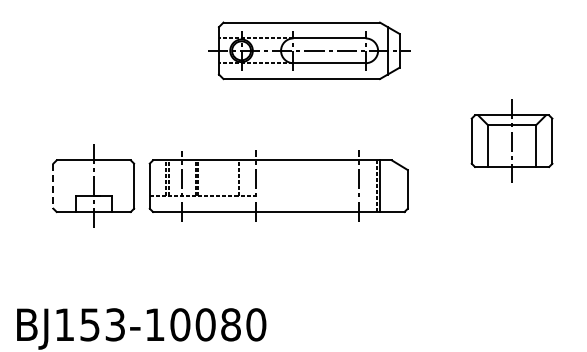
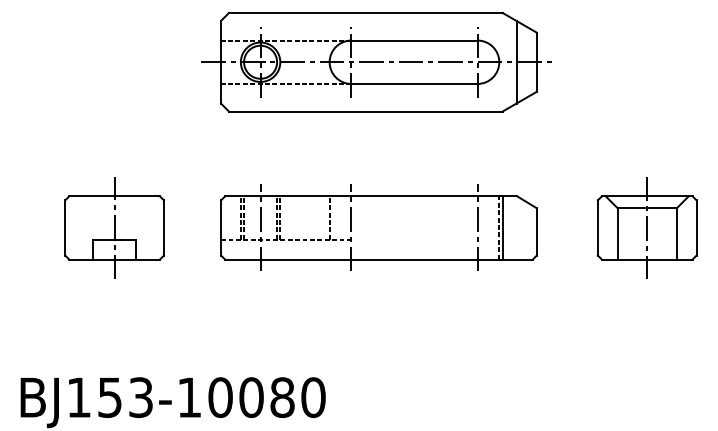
part: (307, 50) -> (376, 61), size x1.43
part: (511, 140) -> (646, 227), moved
part: (278, 185) -> (378, 227), moved
line: (53, 186) -> (65, 228), dashed -> solid

